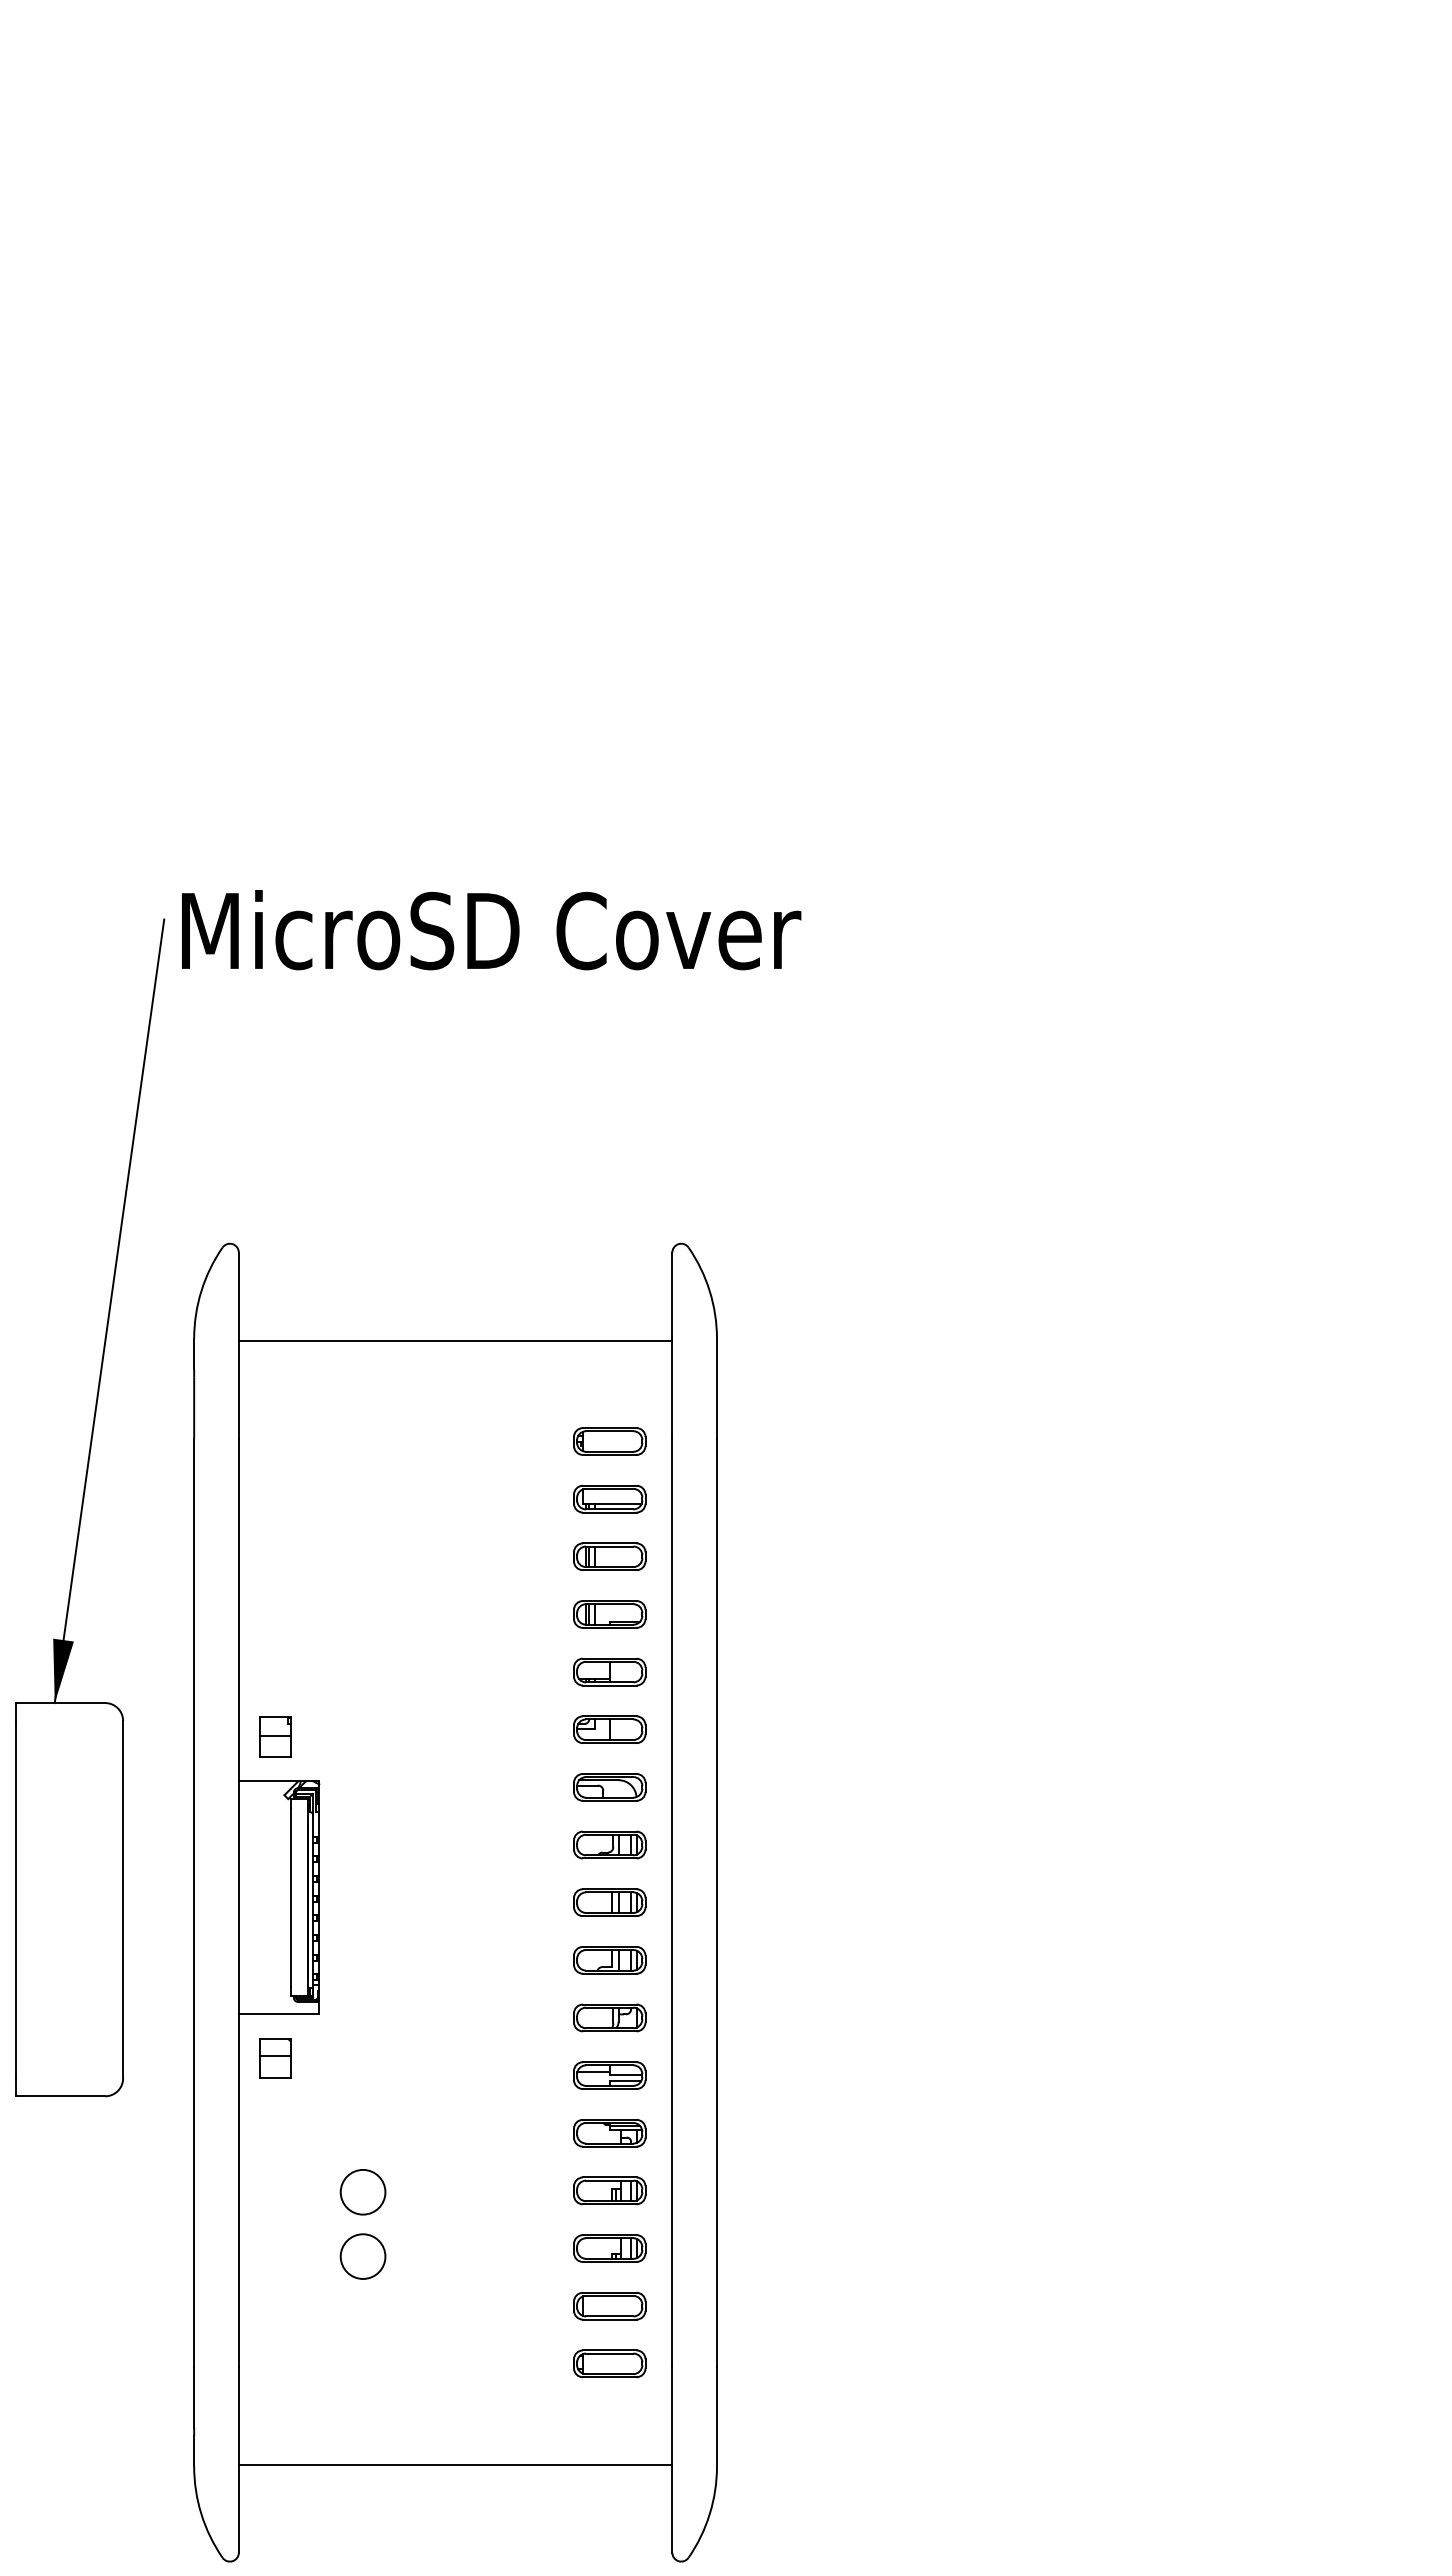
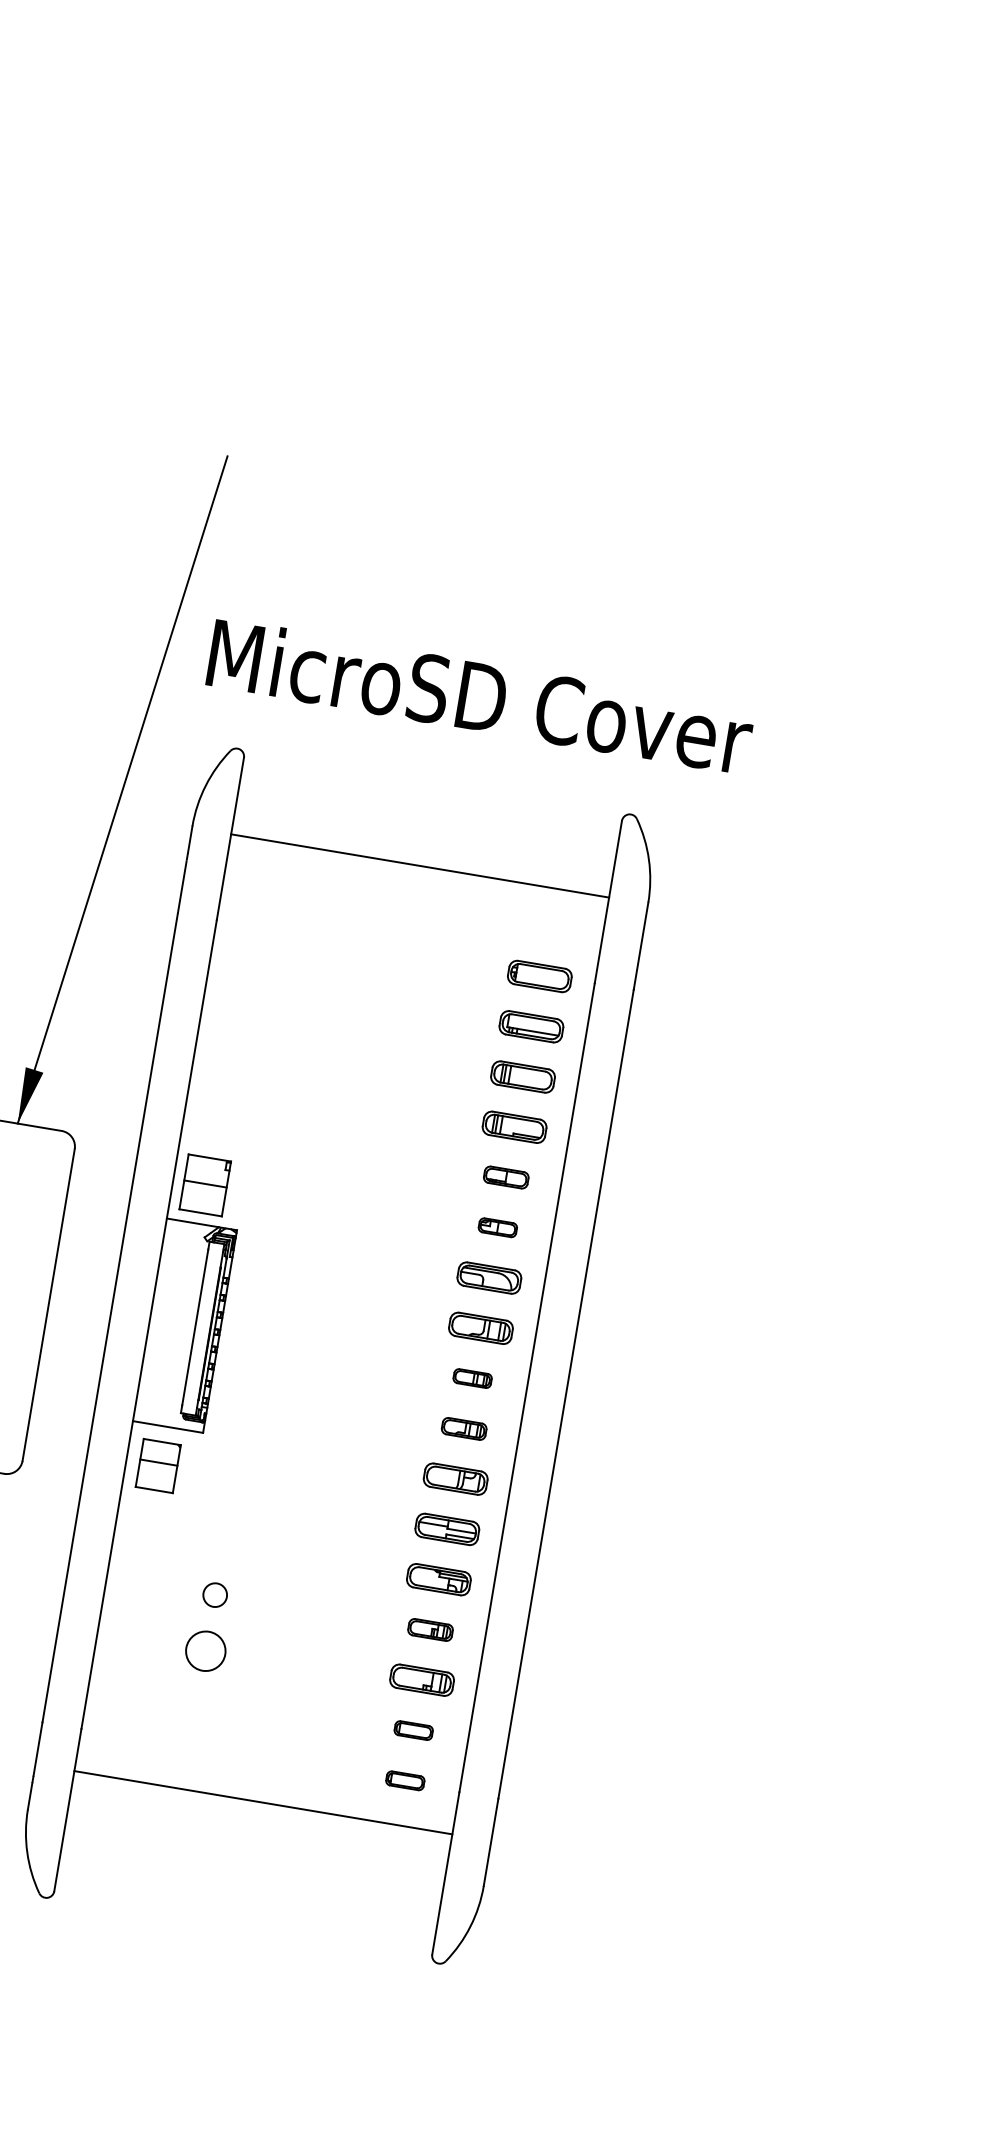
text: (491, 930) -> (480, 696), moved
part: (609, 1671) -> (506, 1177), size x0.7
part: (609, 1729) -> (497, 1227), size x0.6
part: (275, 1736) -> (205, 1184), size x1.6
part: (609, 1902) -> (472, 1378), size x0.6
part: (609, 1960) -> (463, 1429), size x0.7
part: (275, 2058) -> (158, 1465), size x1.4
part: (609, 2190) -> (430, 1629), size x0.7
circle: (362, 2191) -> (214, 1594), size x0.6
part: (609, 2306) -> (413, 1730), size x0.6
part: (609, 2363) -> (405, 1780), size x0.6
line: (455, 2464) -> (263, 1802), moved

